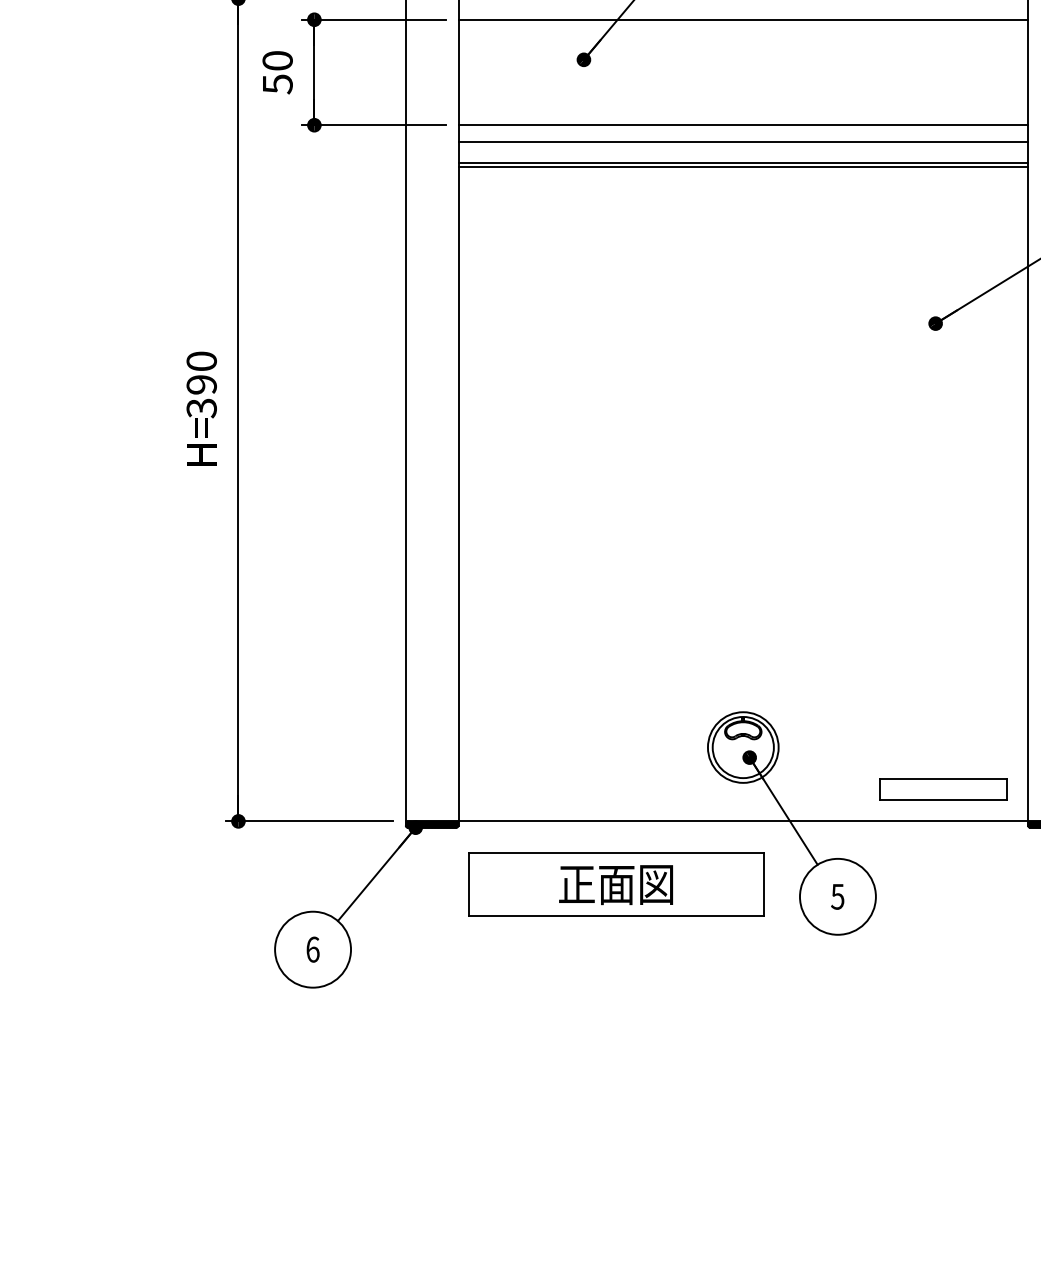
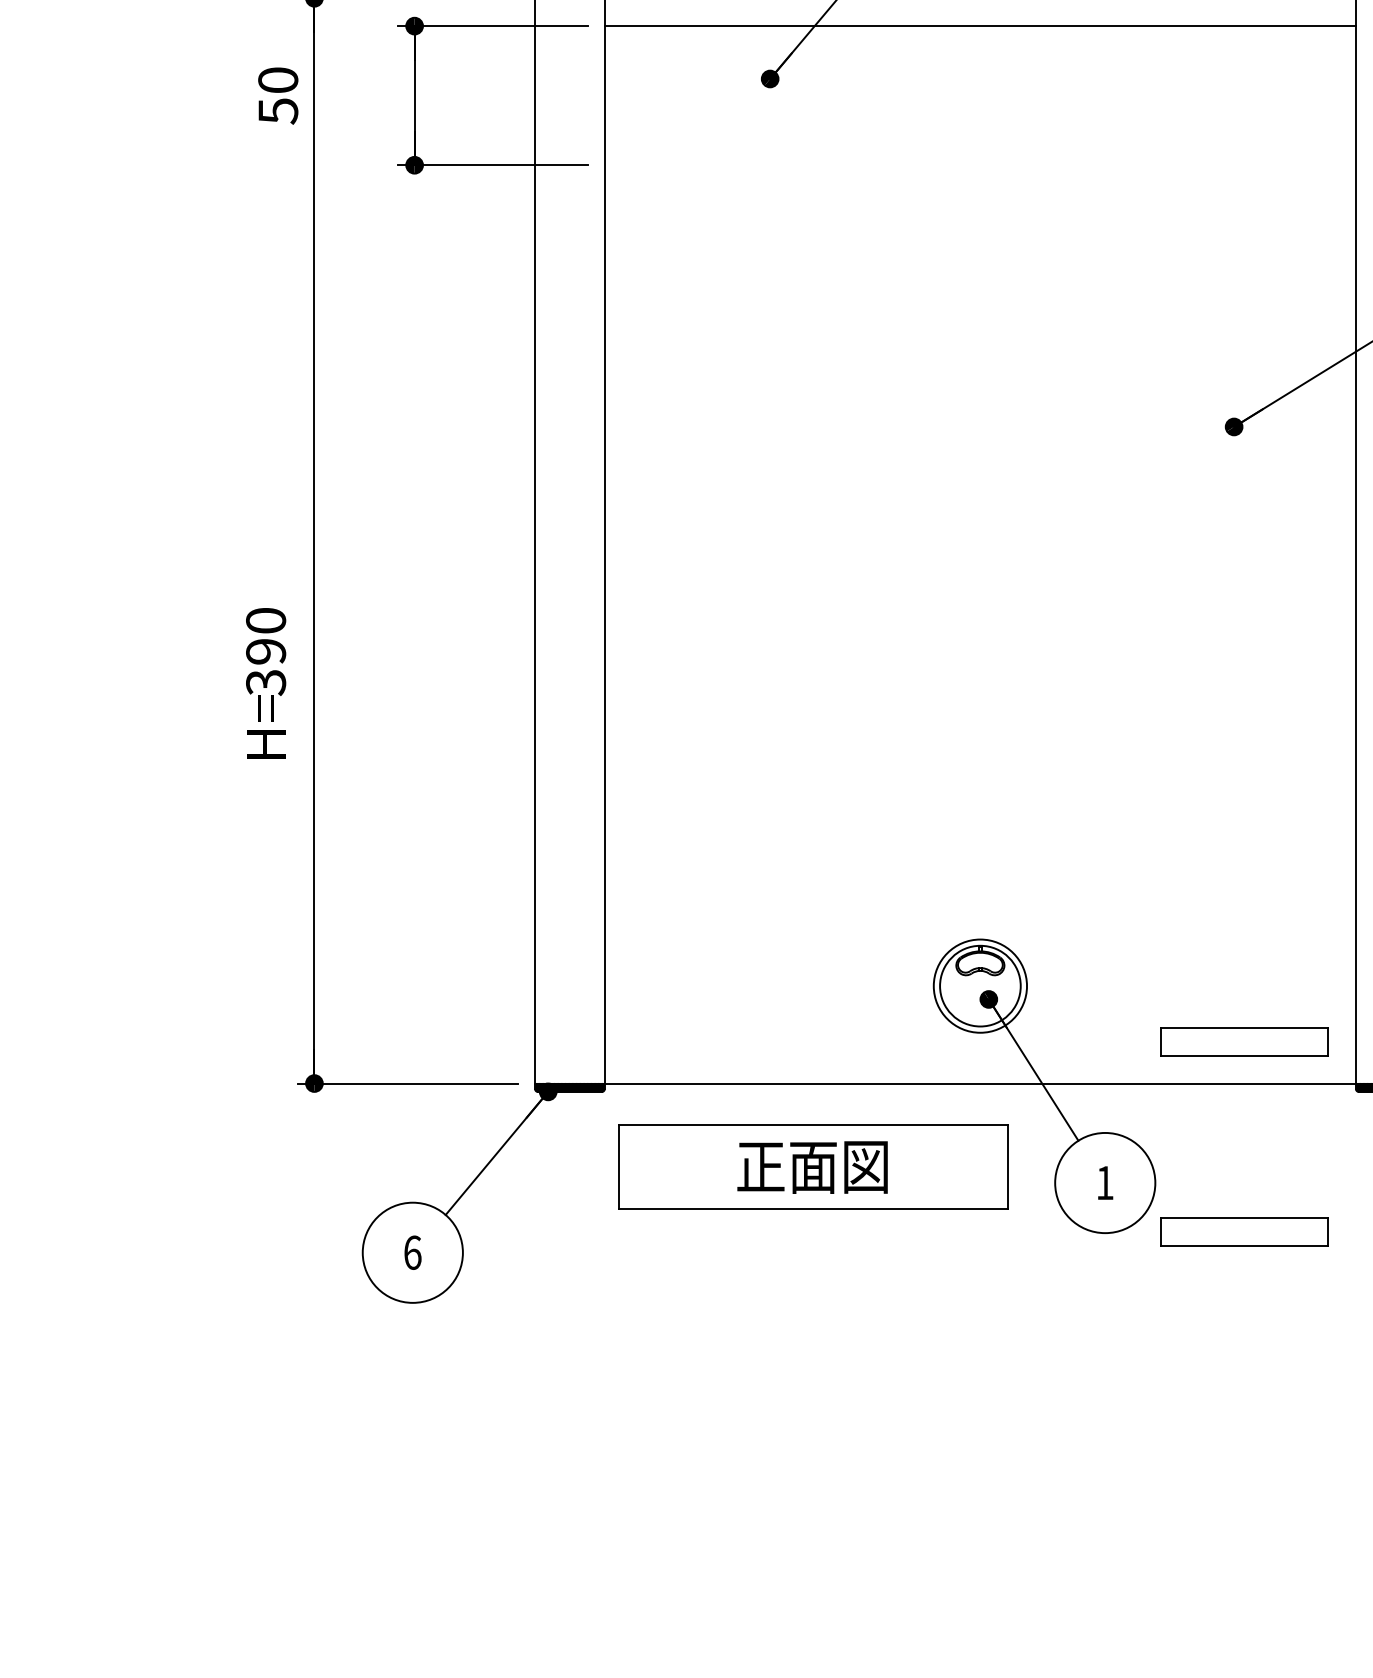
text: (277, 72) -> (278, 95), moved
line: (743, 125) -> (980, 165), removed
line: (743, 142) -> (980, 187), removed
line: (743, 163) -> (980, 215), removed
line: (743, 167) -> (980, 220), removed
text: (202, 408) -> (266, 683), moved
text: (837, 897) -> (1104, 1183), 5 -> 1
part: (943, 933) -> (1244, 1231), added

